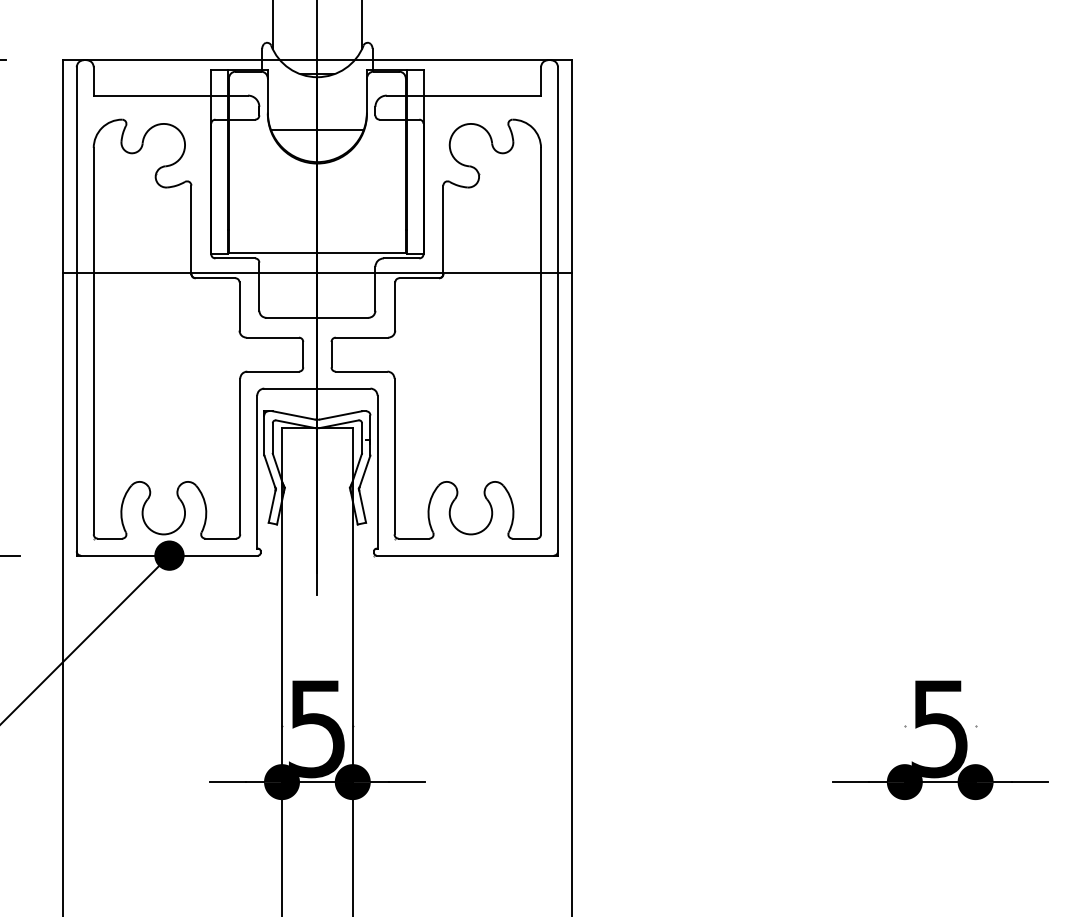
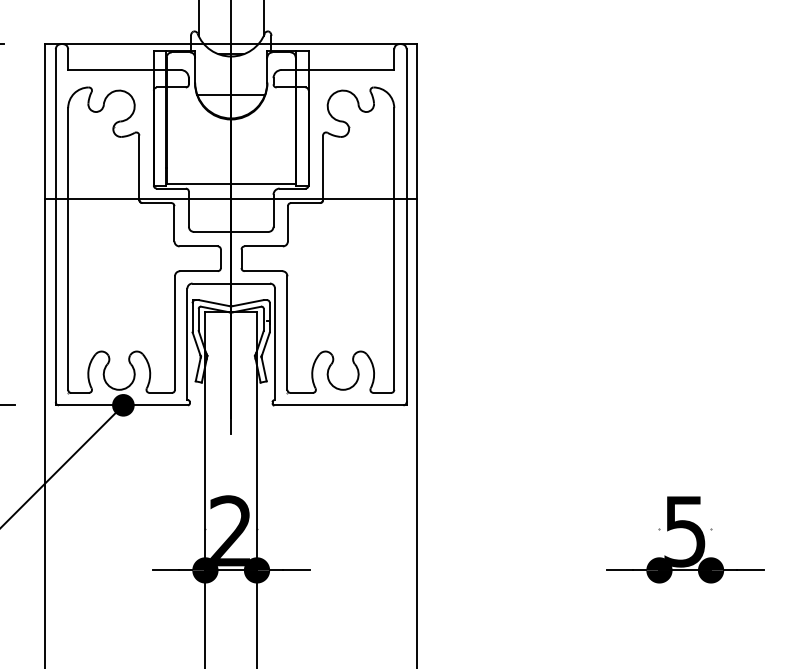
text: (316, 728) -> (230, 531), 5 -> 2

